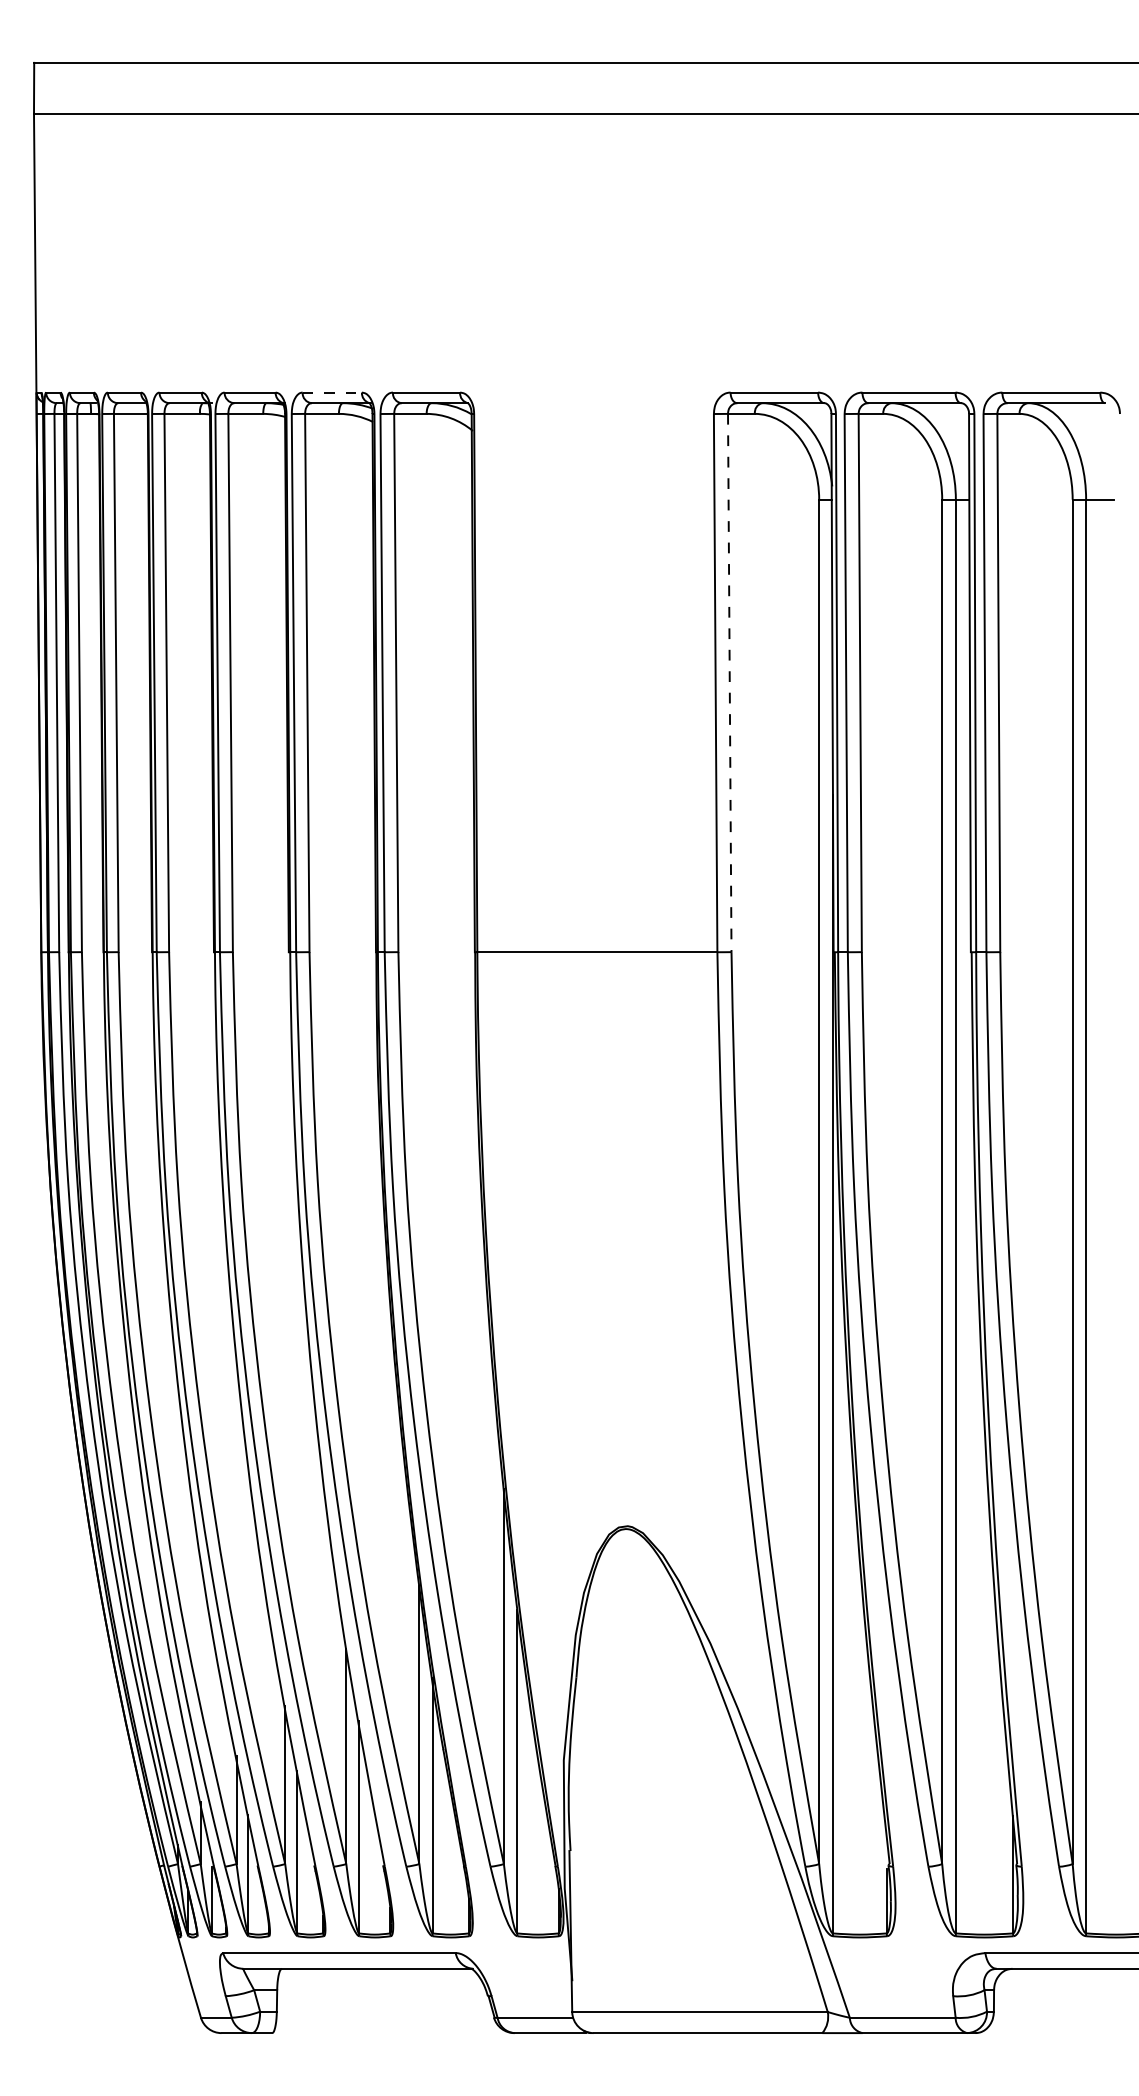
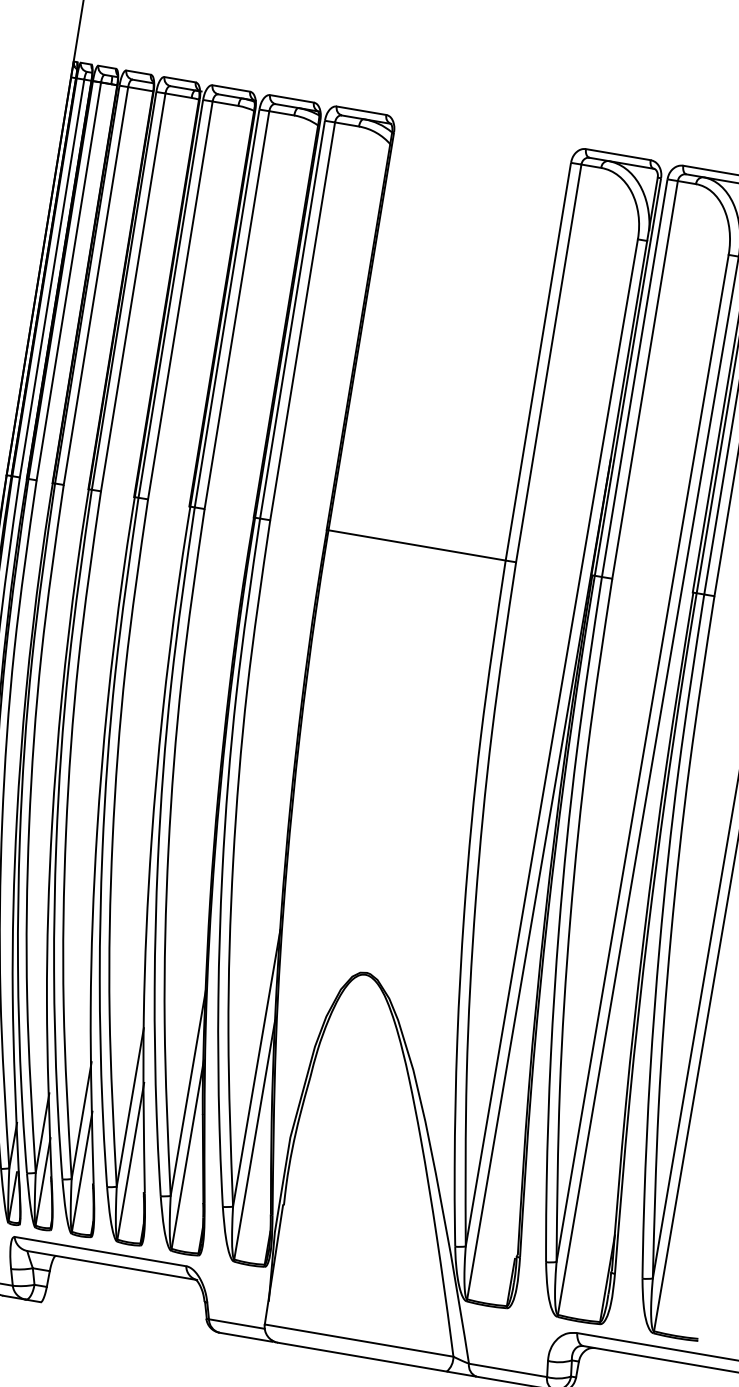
line: (332, 392) -> (292, 98), dashed -> solid
line: (729, 683) -> (548, 363), dashed -> solid

